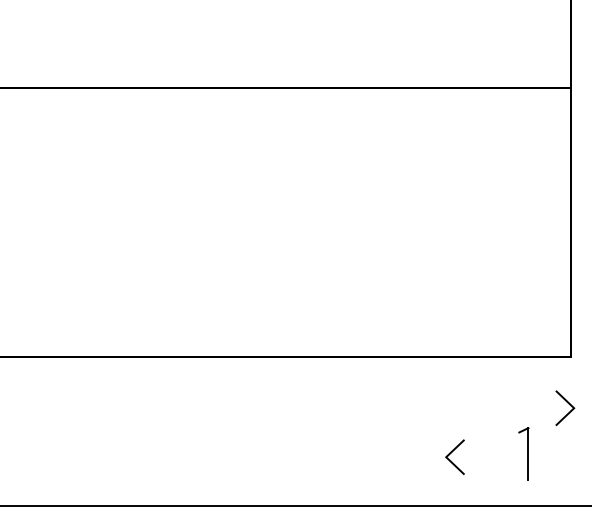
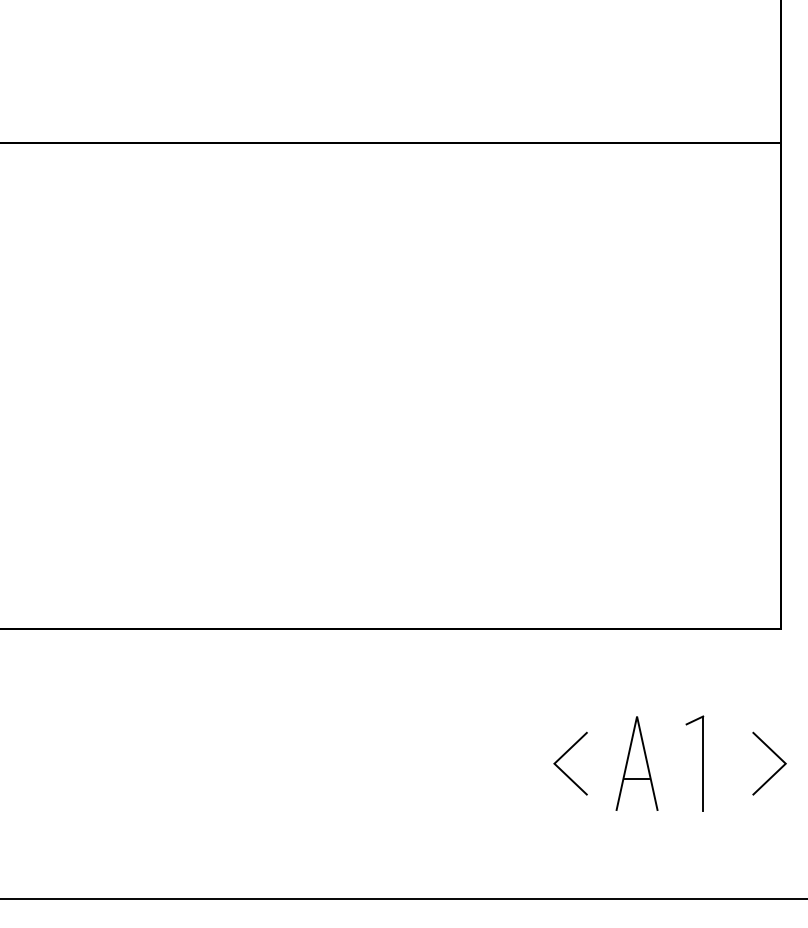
line: (568, 404) -> (775, 756), moved
part: (491, 431) -> (636, 764), added
line: (451, 453) -> (564, 756), moved
part: (523, 453) -> (694, 762), moved

